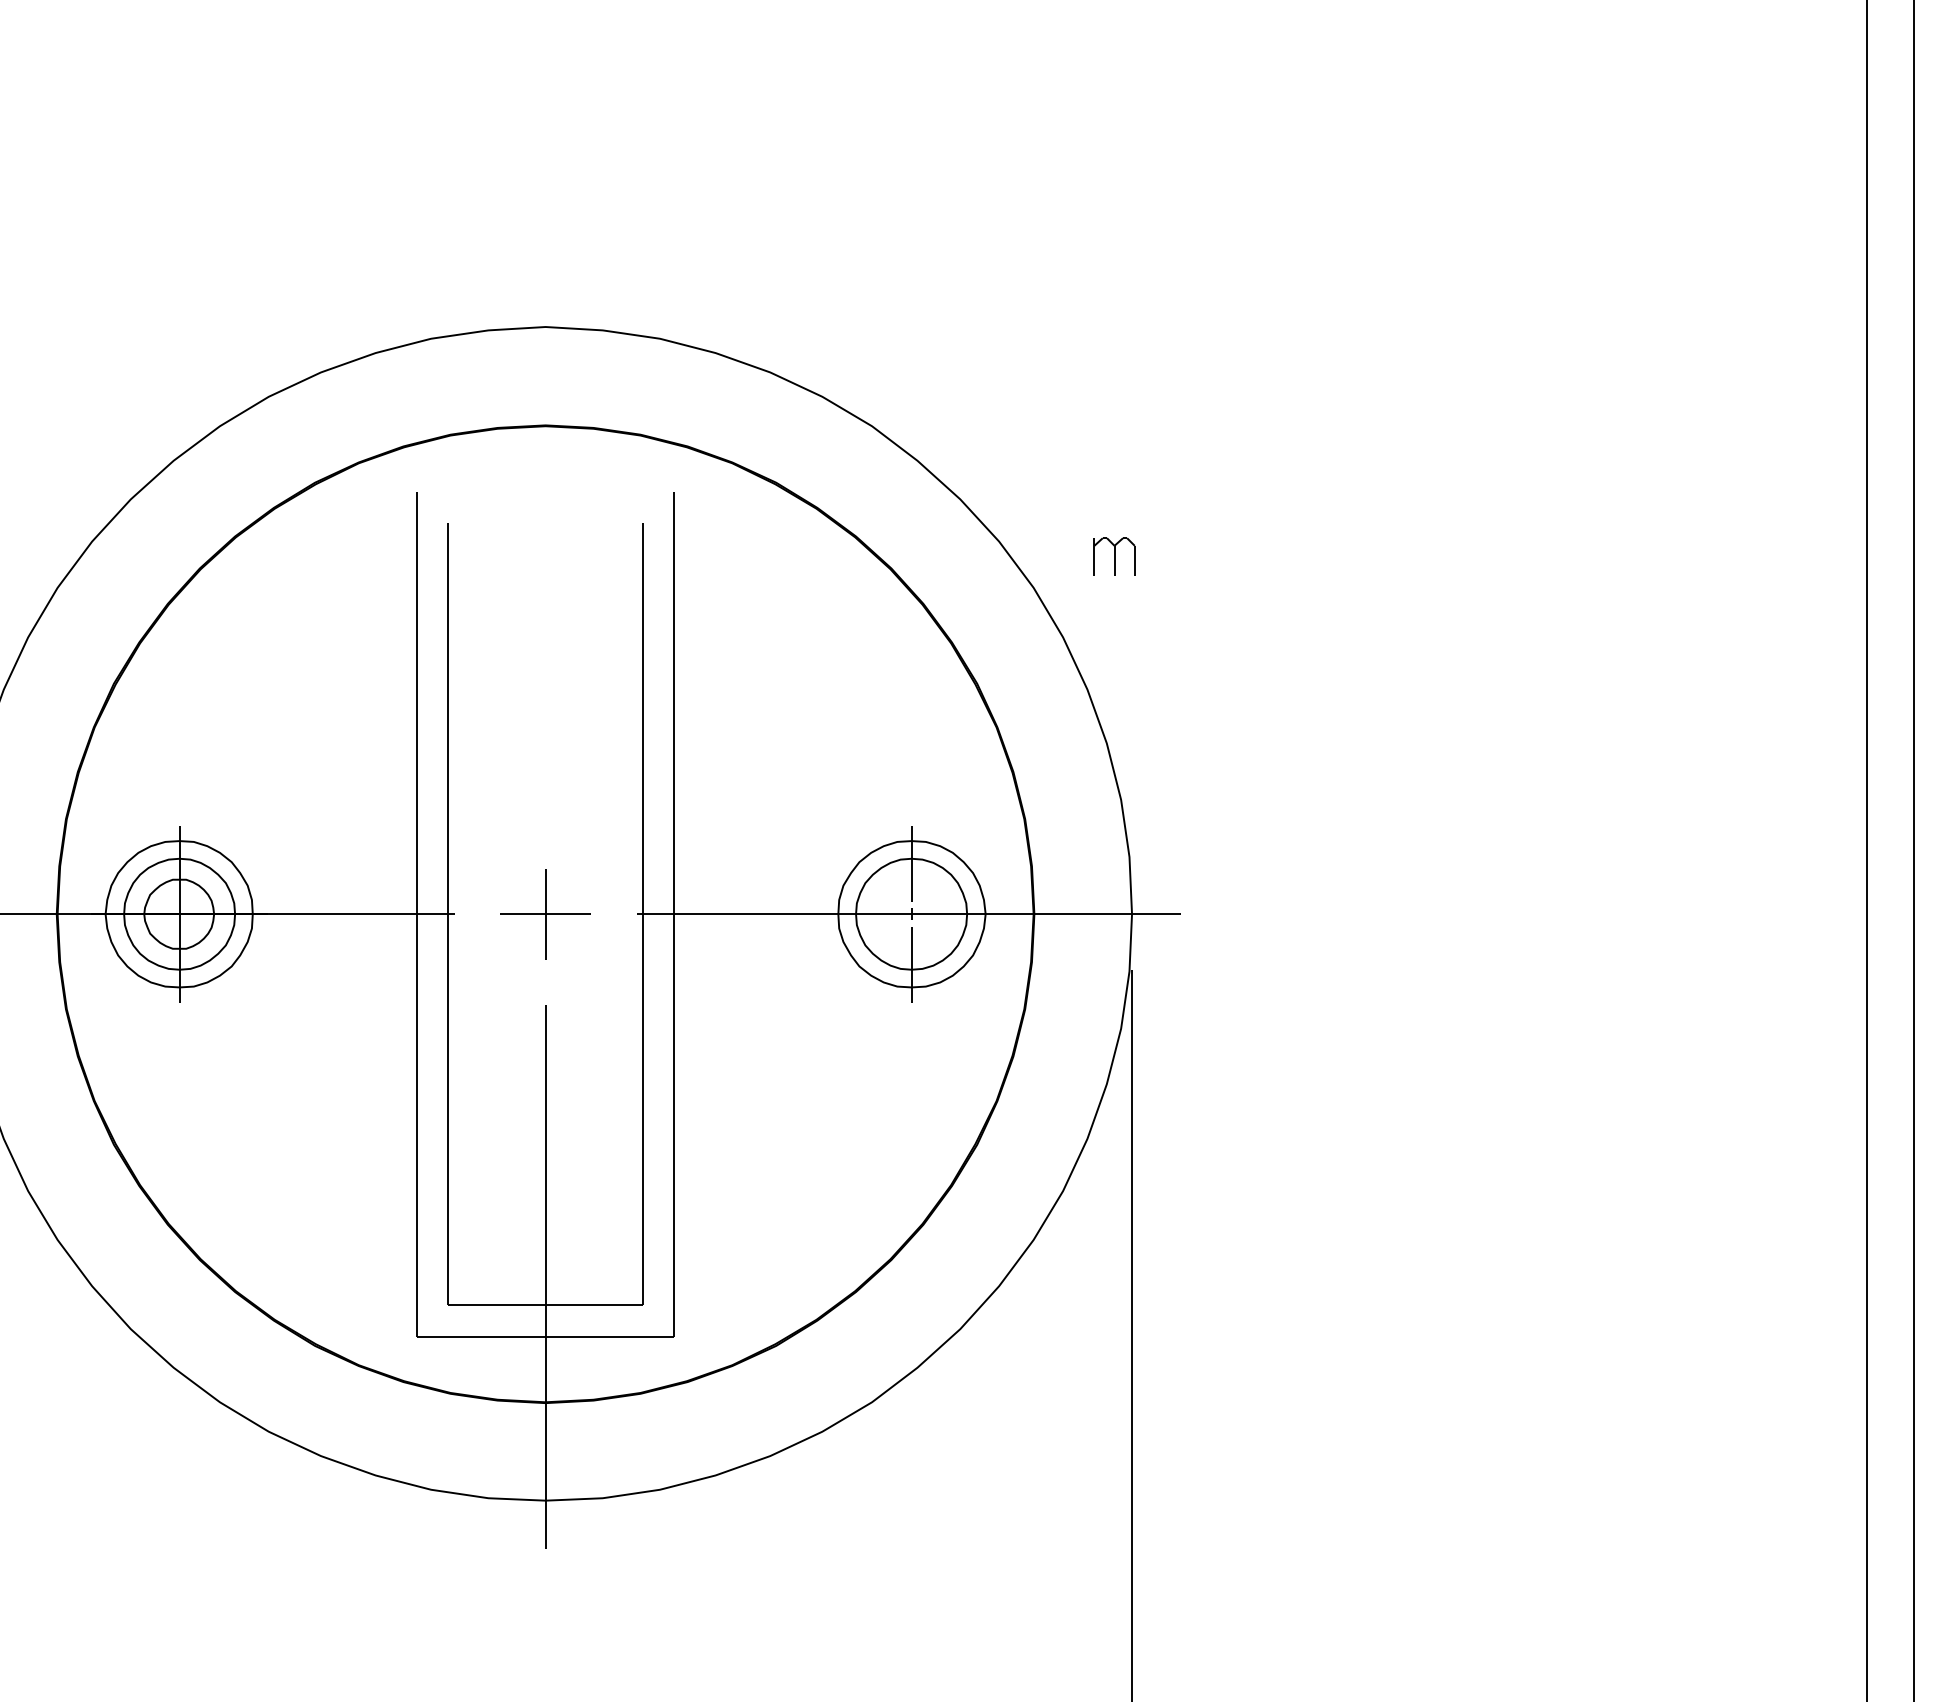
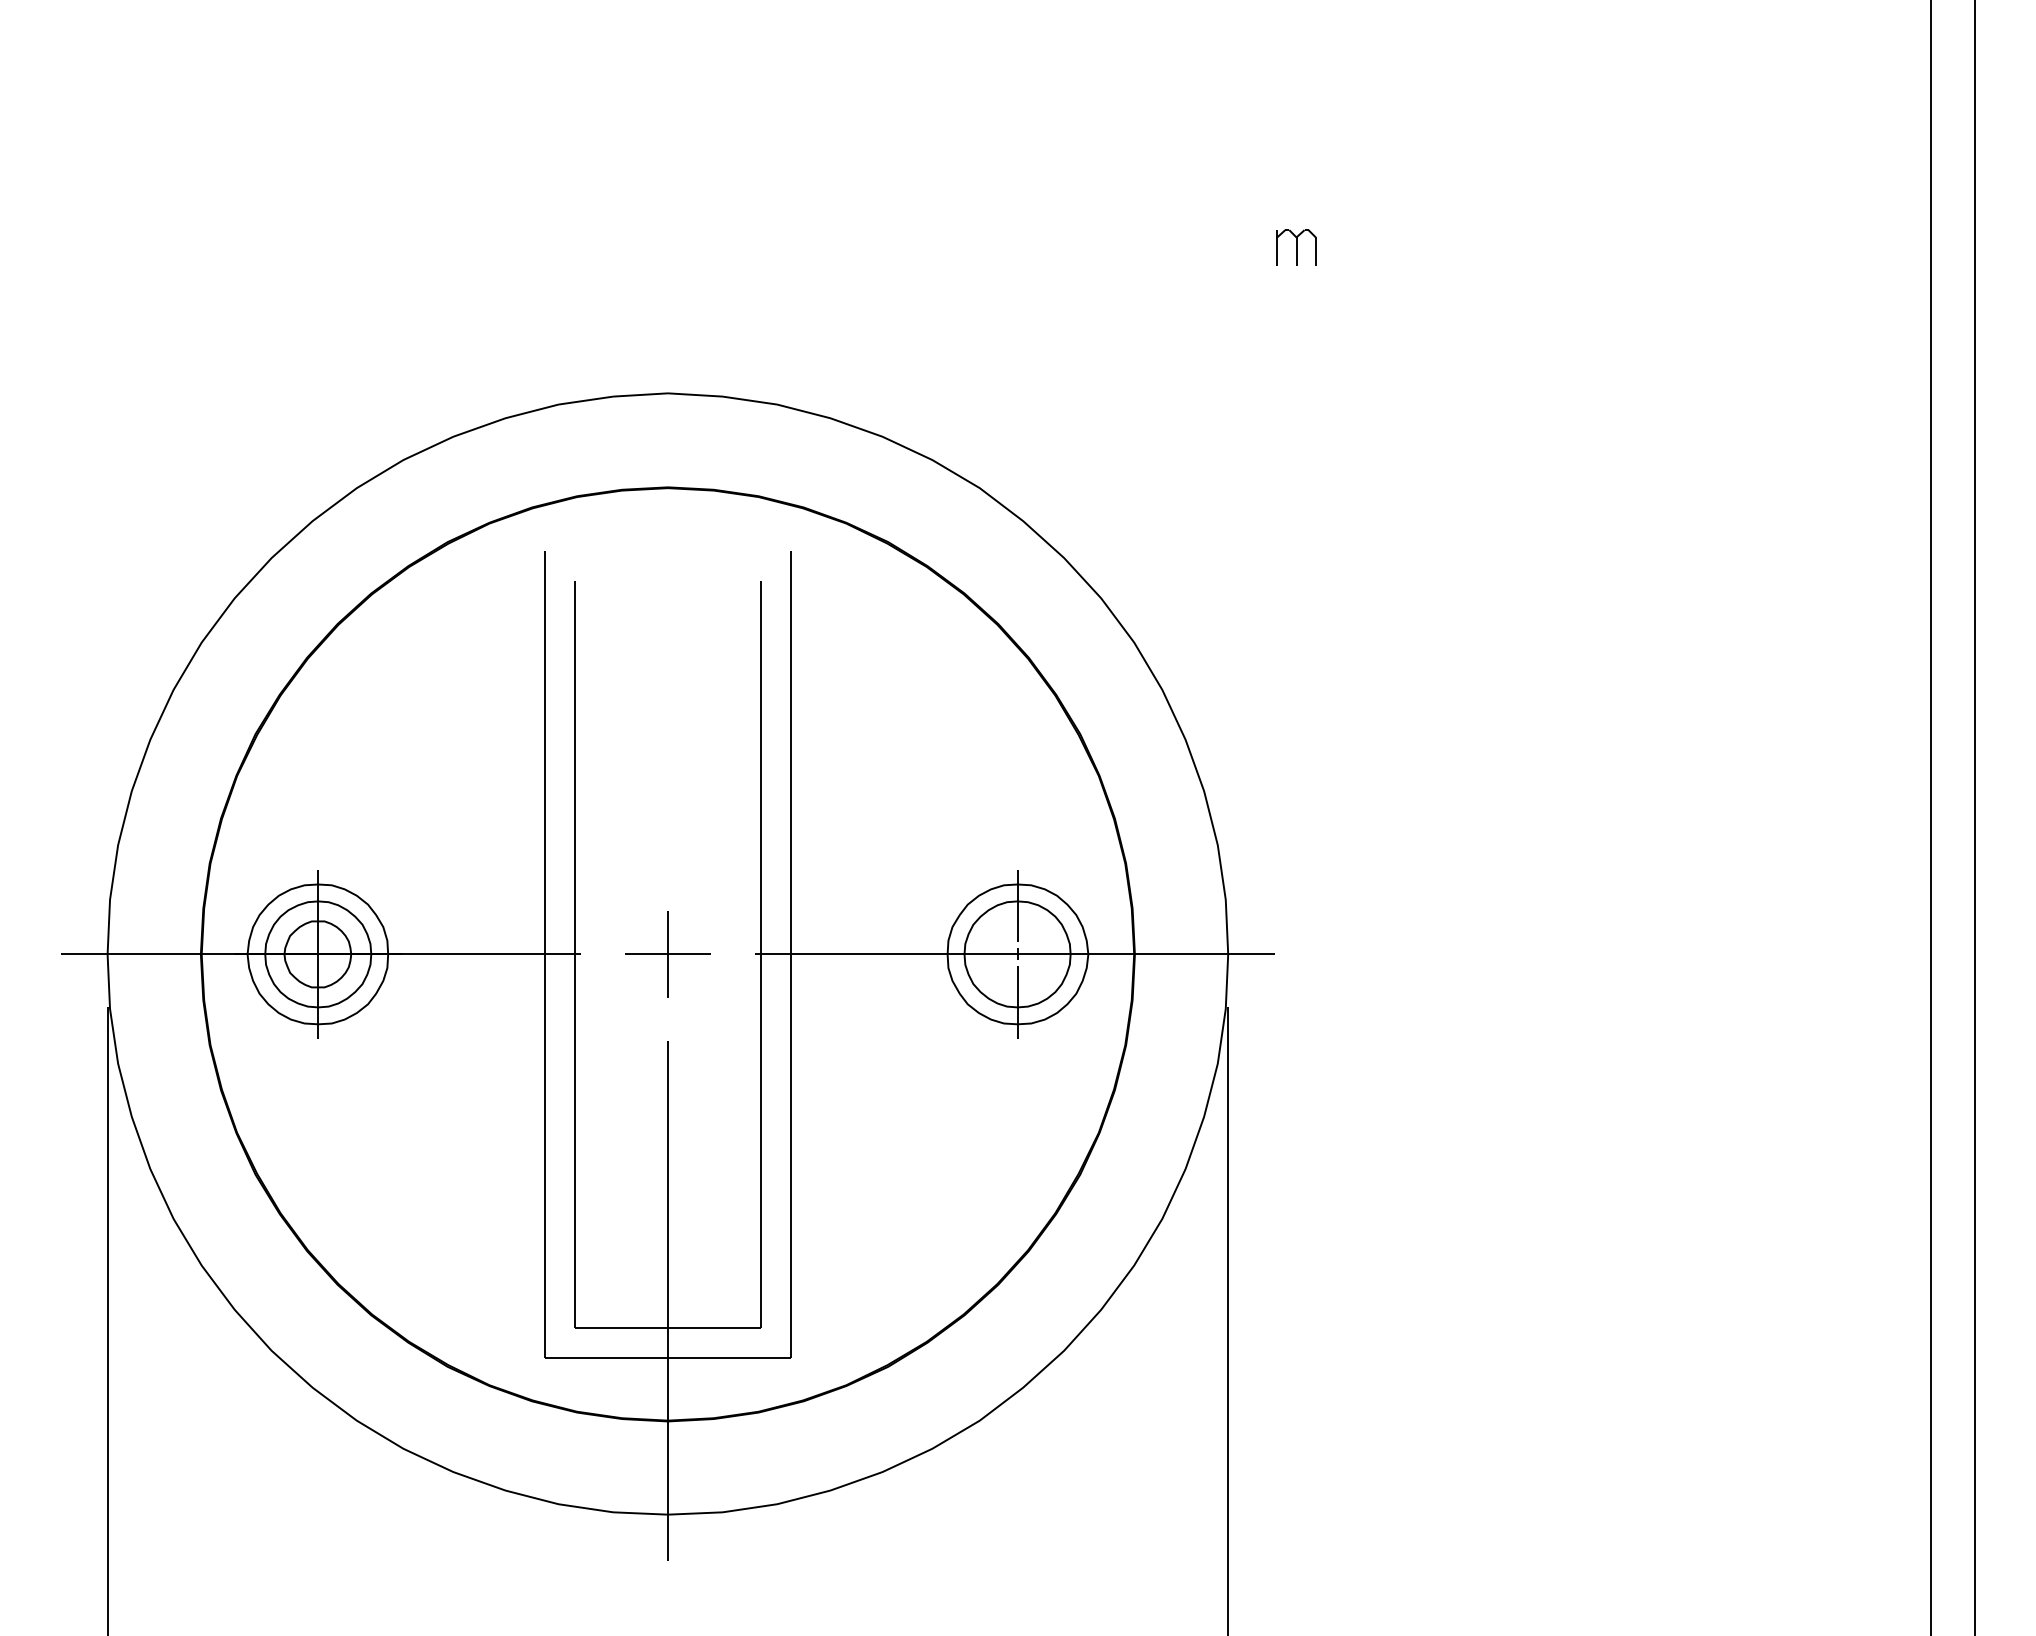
part: (1114, 556) -> (1296, 247), moved

